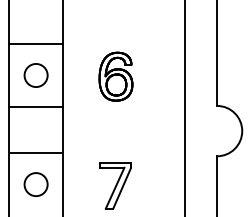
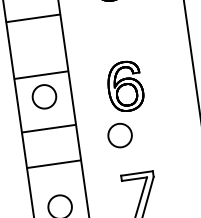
line: (35, 44) -> (40, 75), moved
circle: (103, 123) -> (119, 135), added
line: (35, 153) -> (53, 164), moved

